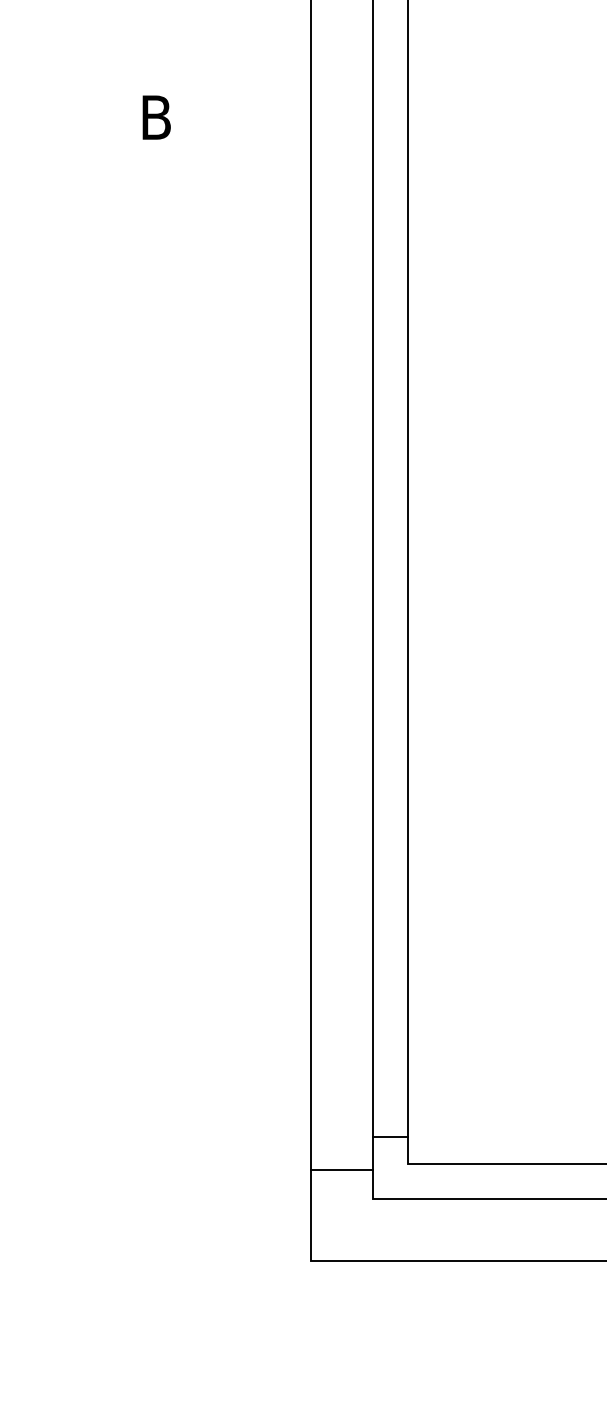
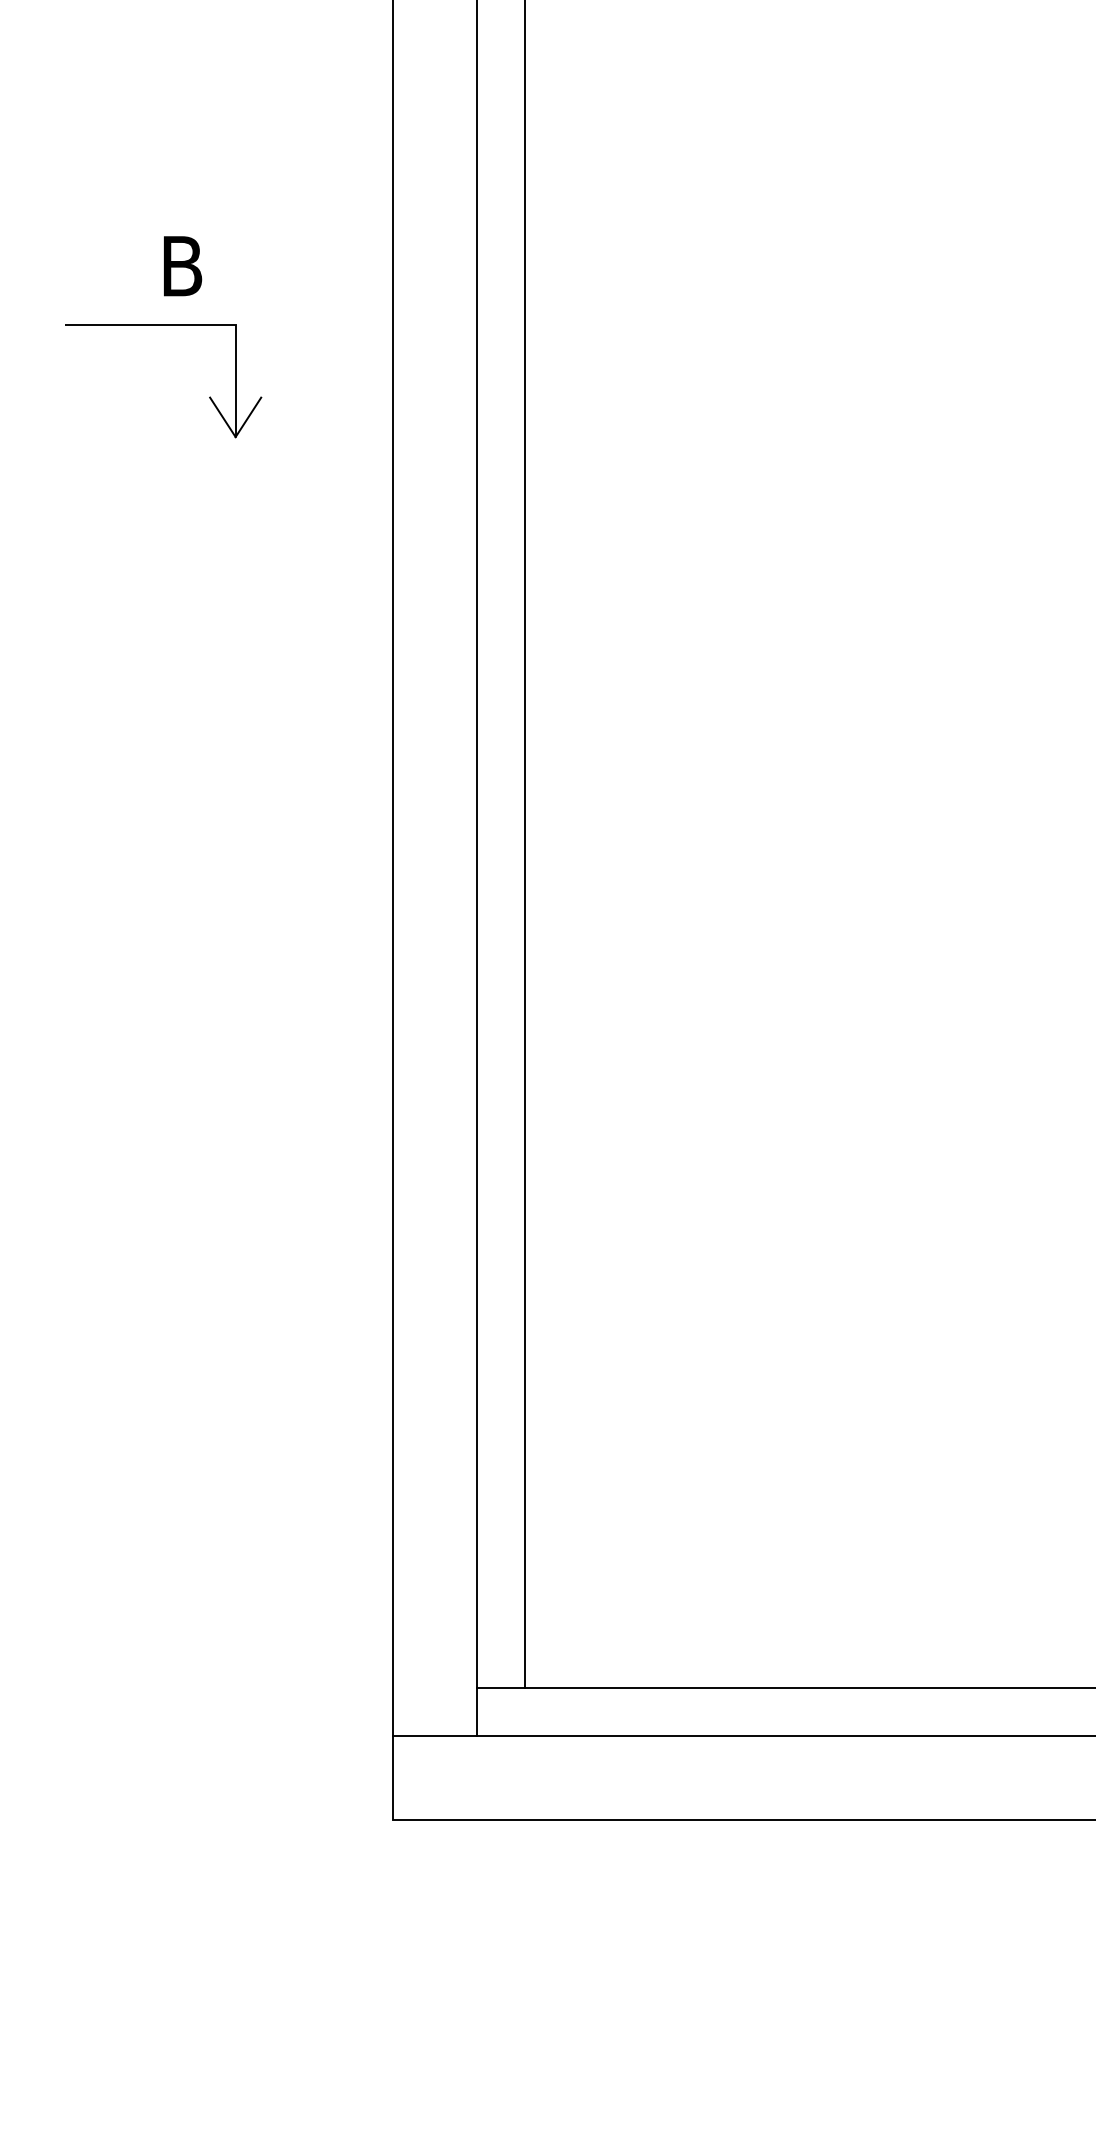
part: (176, 213) -> (209, 396), added
line: (390, 1137) -> (500, 1688), moved
line: (341, 1170) -> (434, 1736), moved

